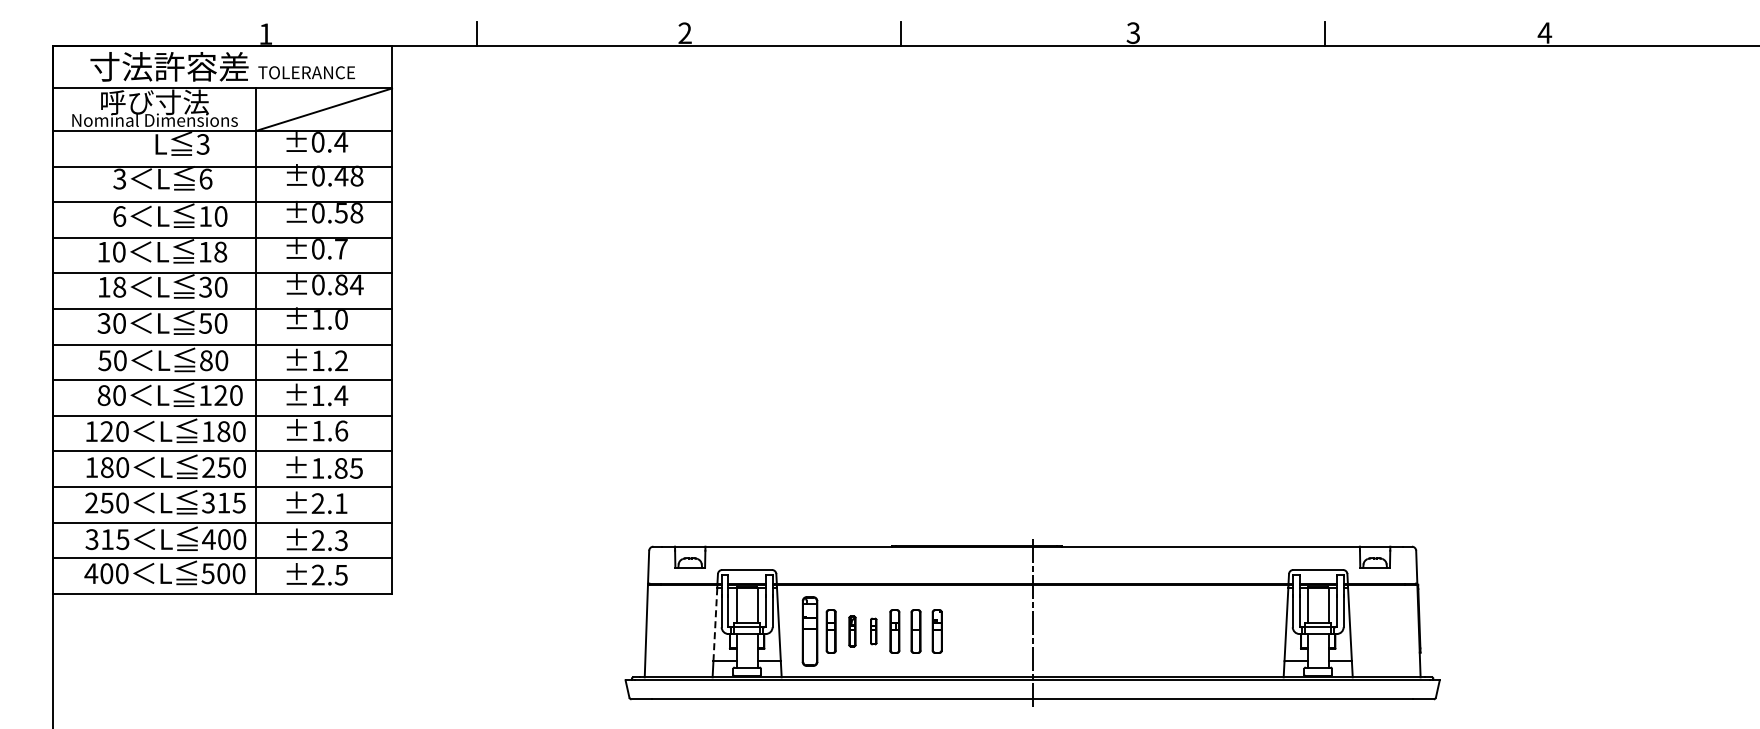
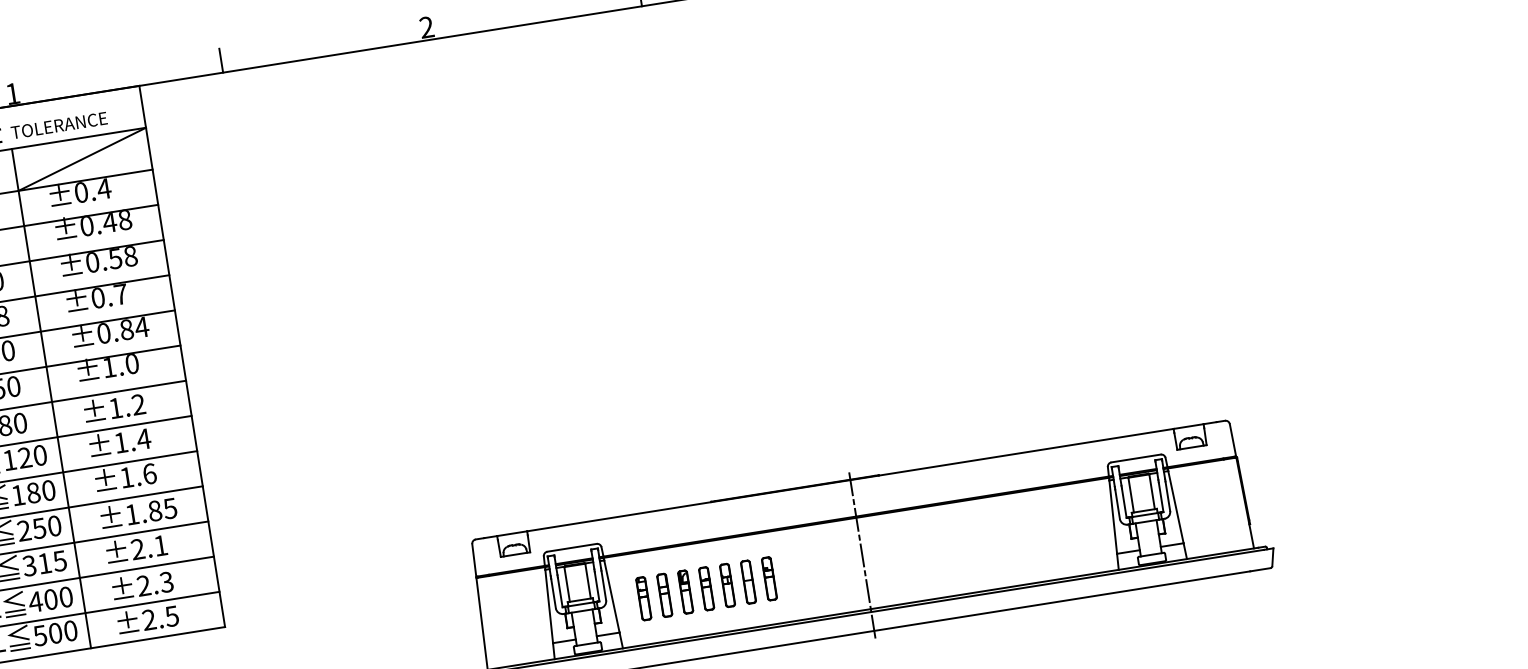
line: (715, 624) -> (549, 606), dashed -> solid
part: (809, 631) -> (643, 598), size x0.62
part: (852, 631) -> (685, 592), size x1.43
part: (873, 631) -> (706, 588), size x1.67

